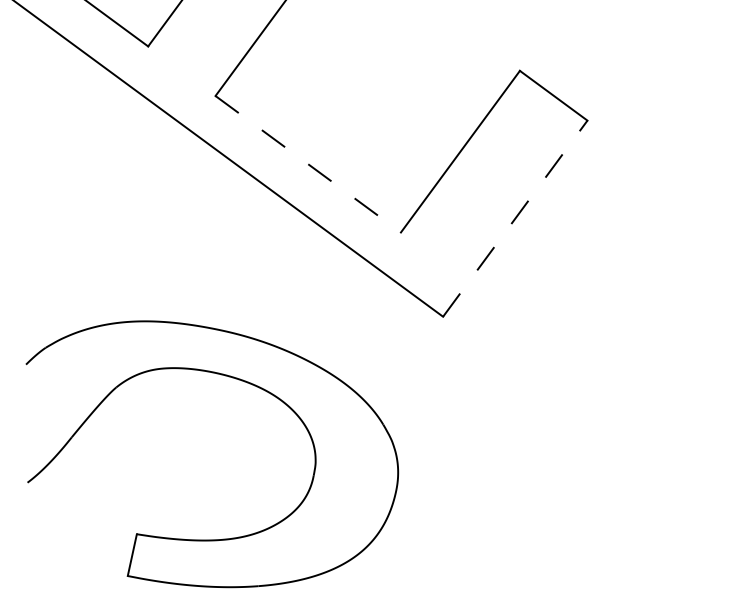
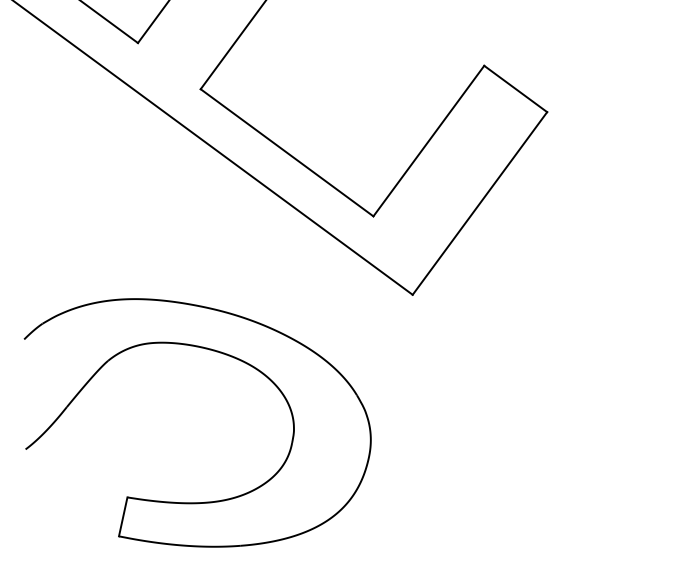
line: (308, 164) -> (287, 153), dashed -> solid
line: (515, 218) -> (480, 203), dashed -> solid

